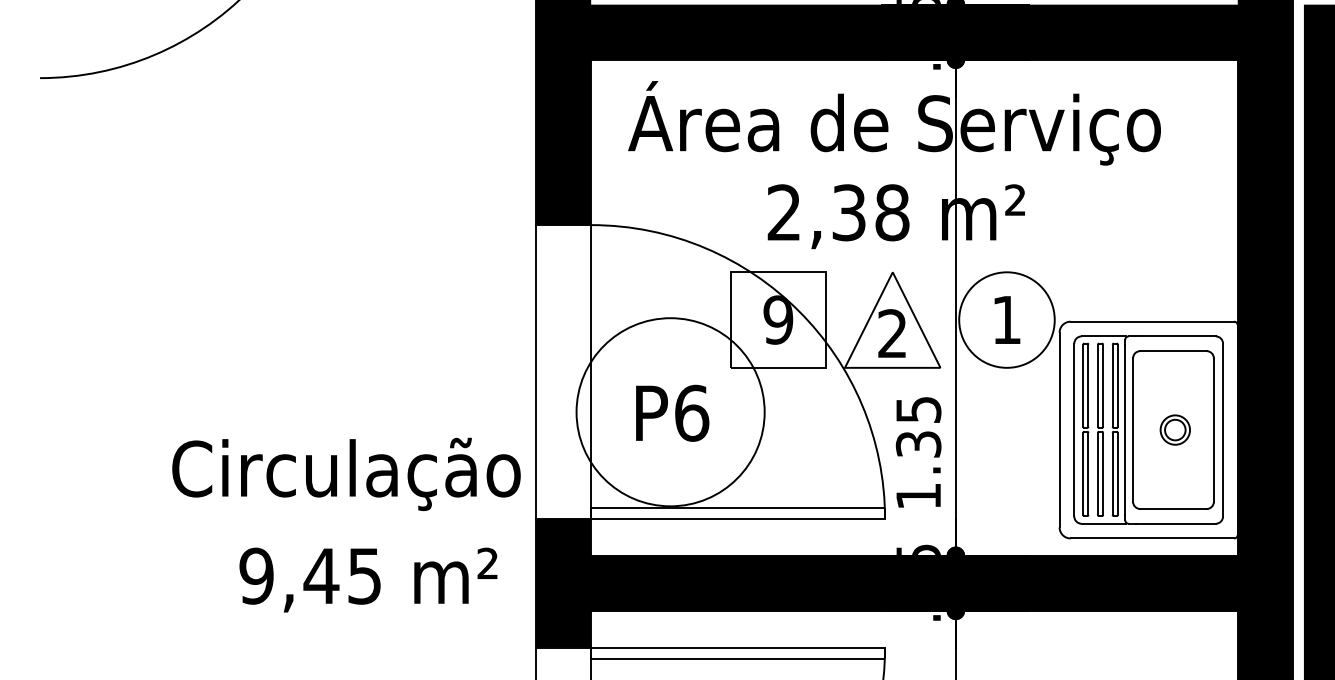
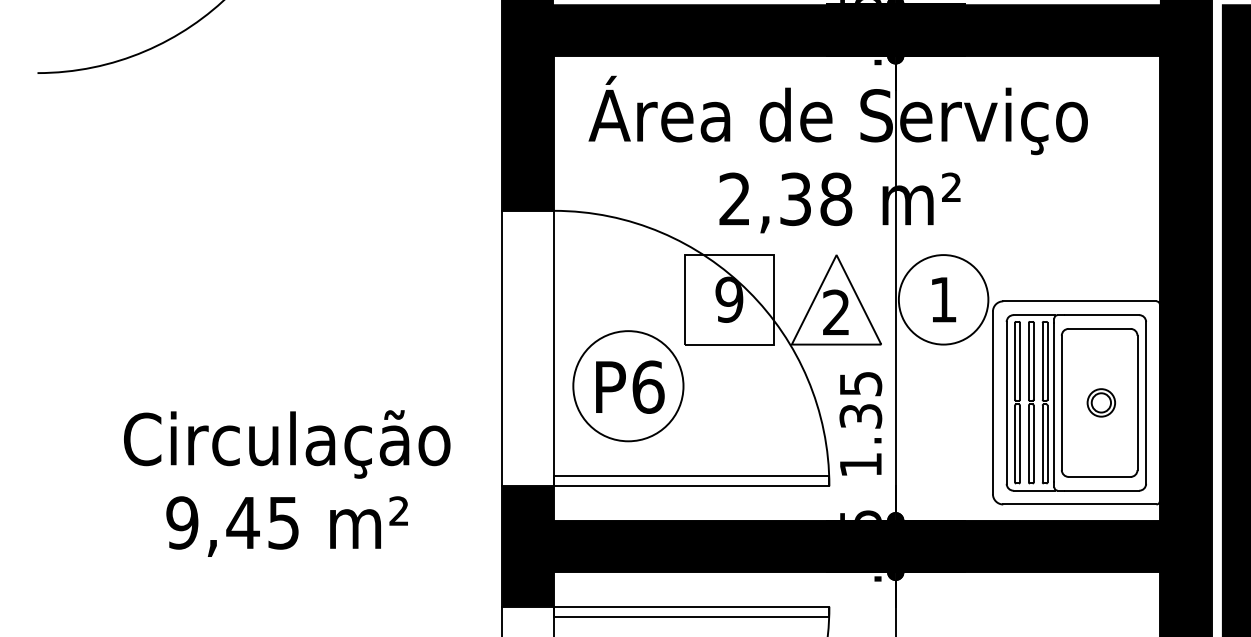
circle: (670, 412) -> (628, 386), size x0.62
text: (346, 473) -> (287, 443), moved
text: (368, 579) -> (287, 526), moved

